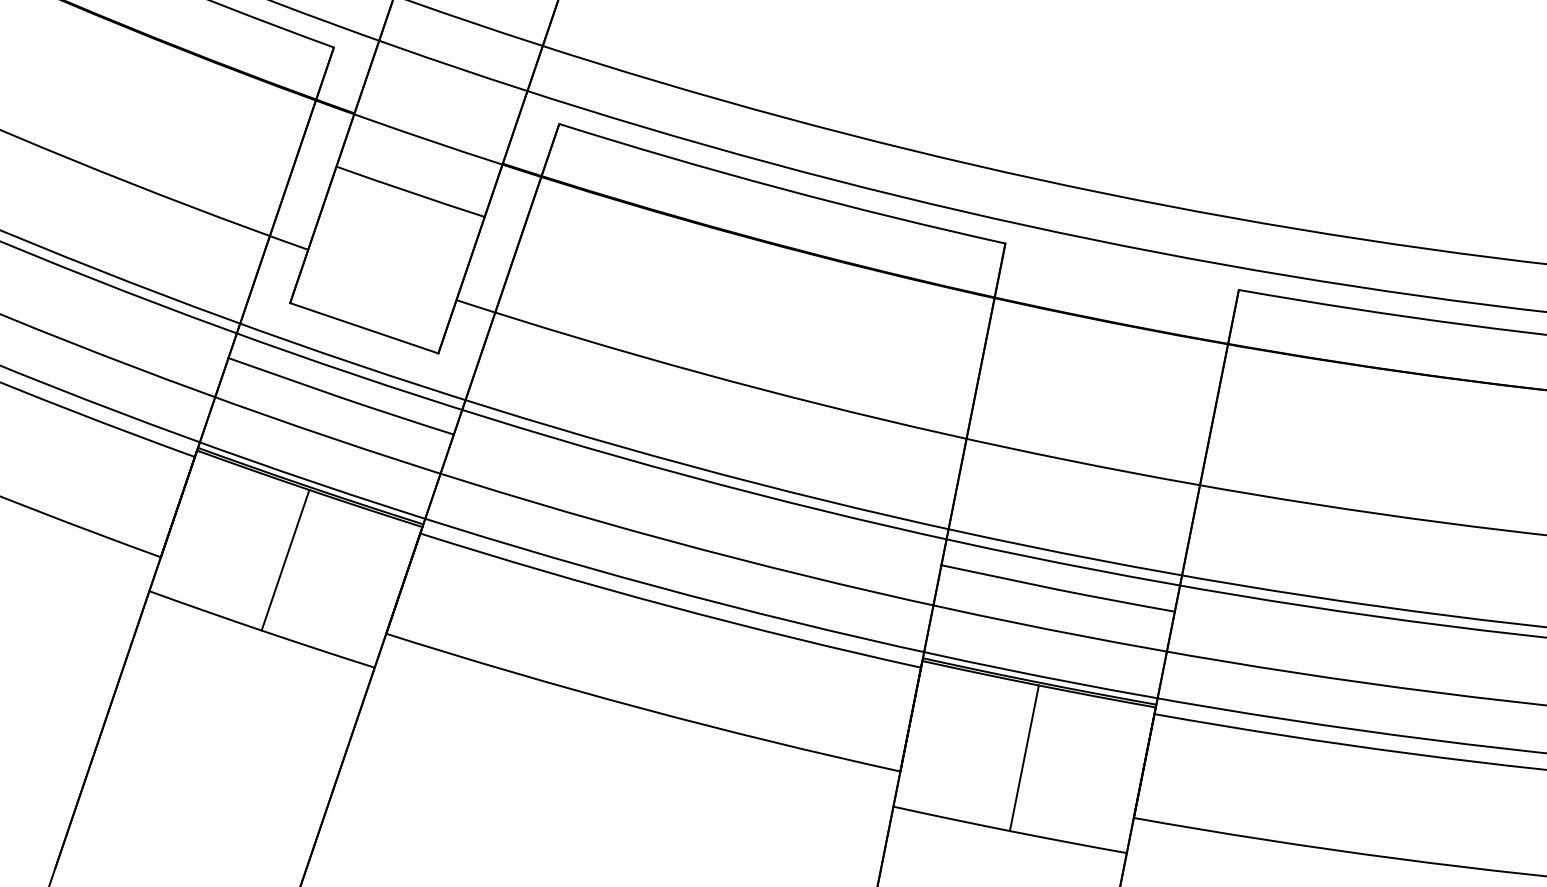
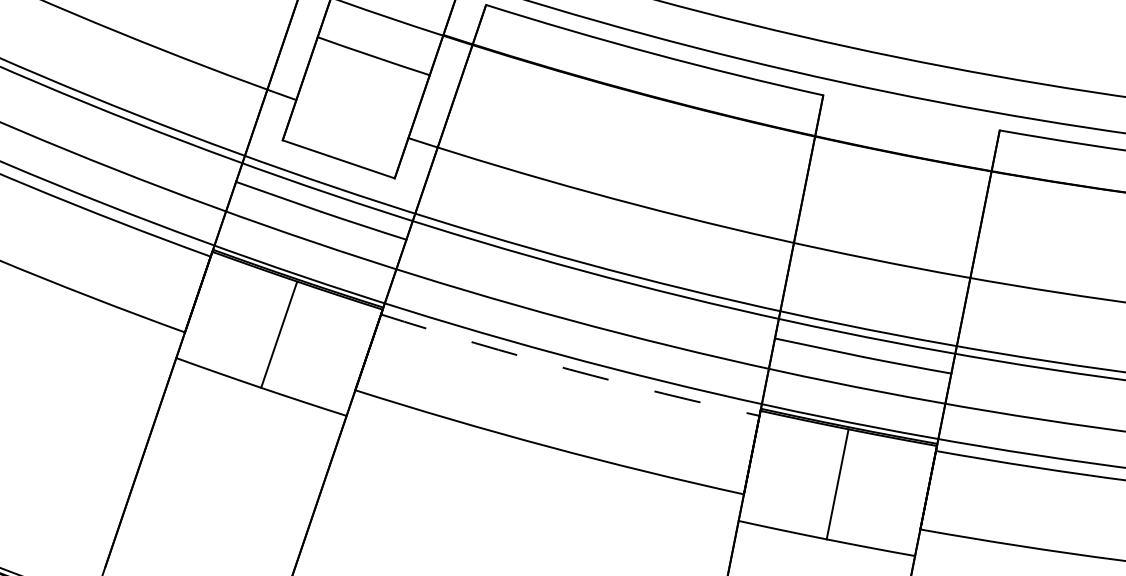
arc: (669, 606) -> (569, 369), solid -> dashed

